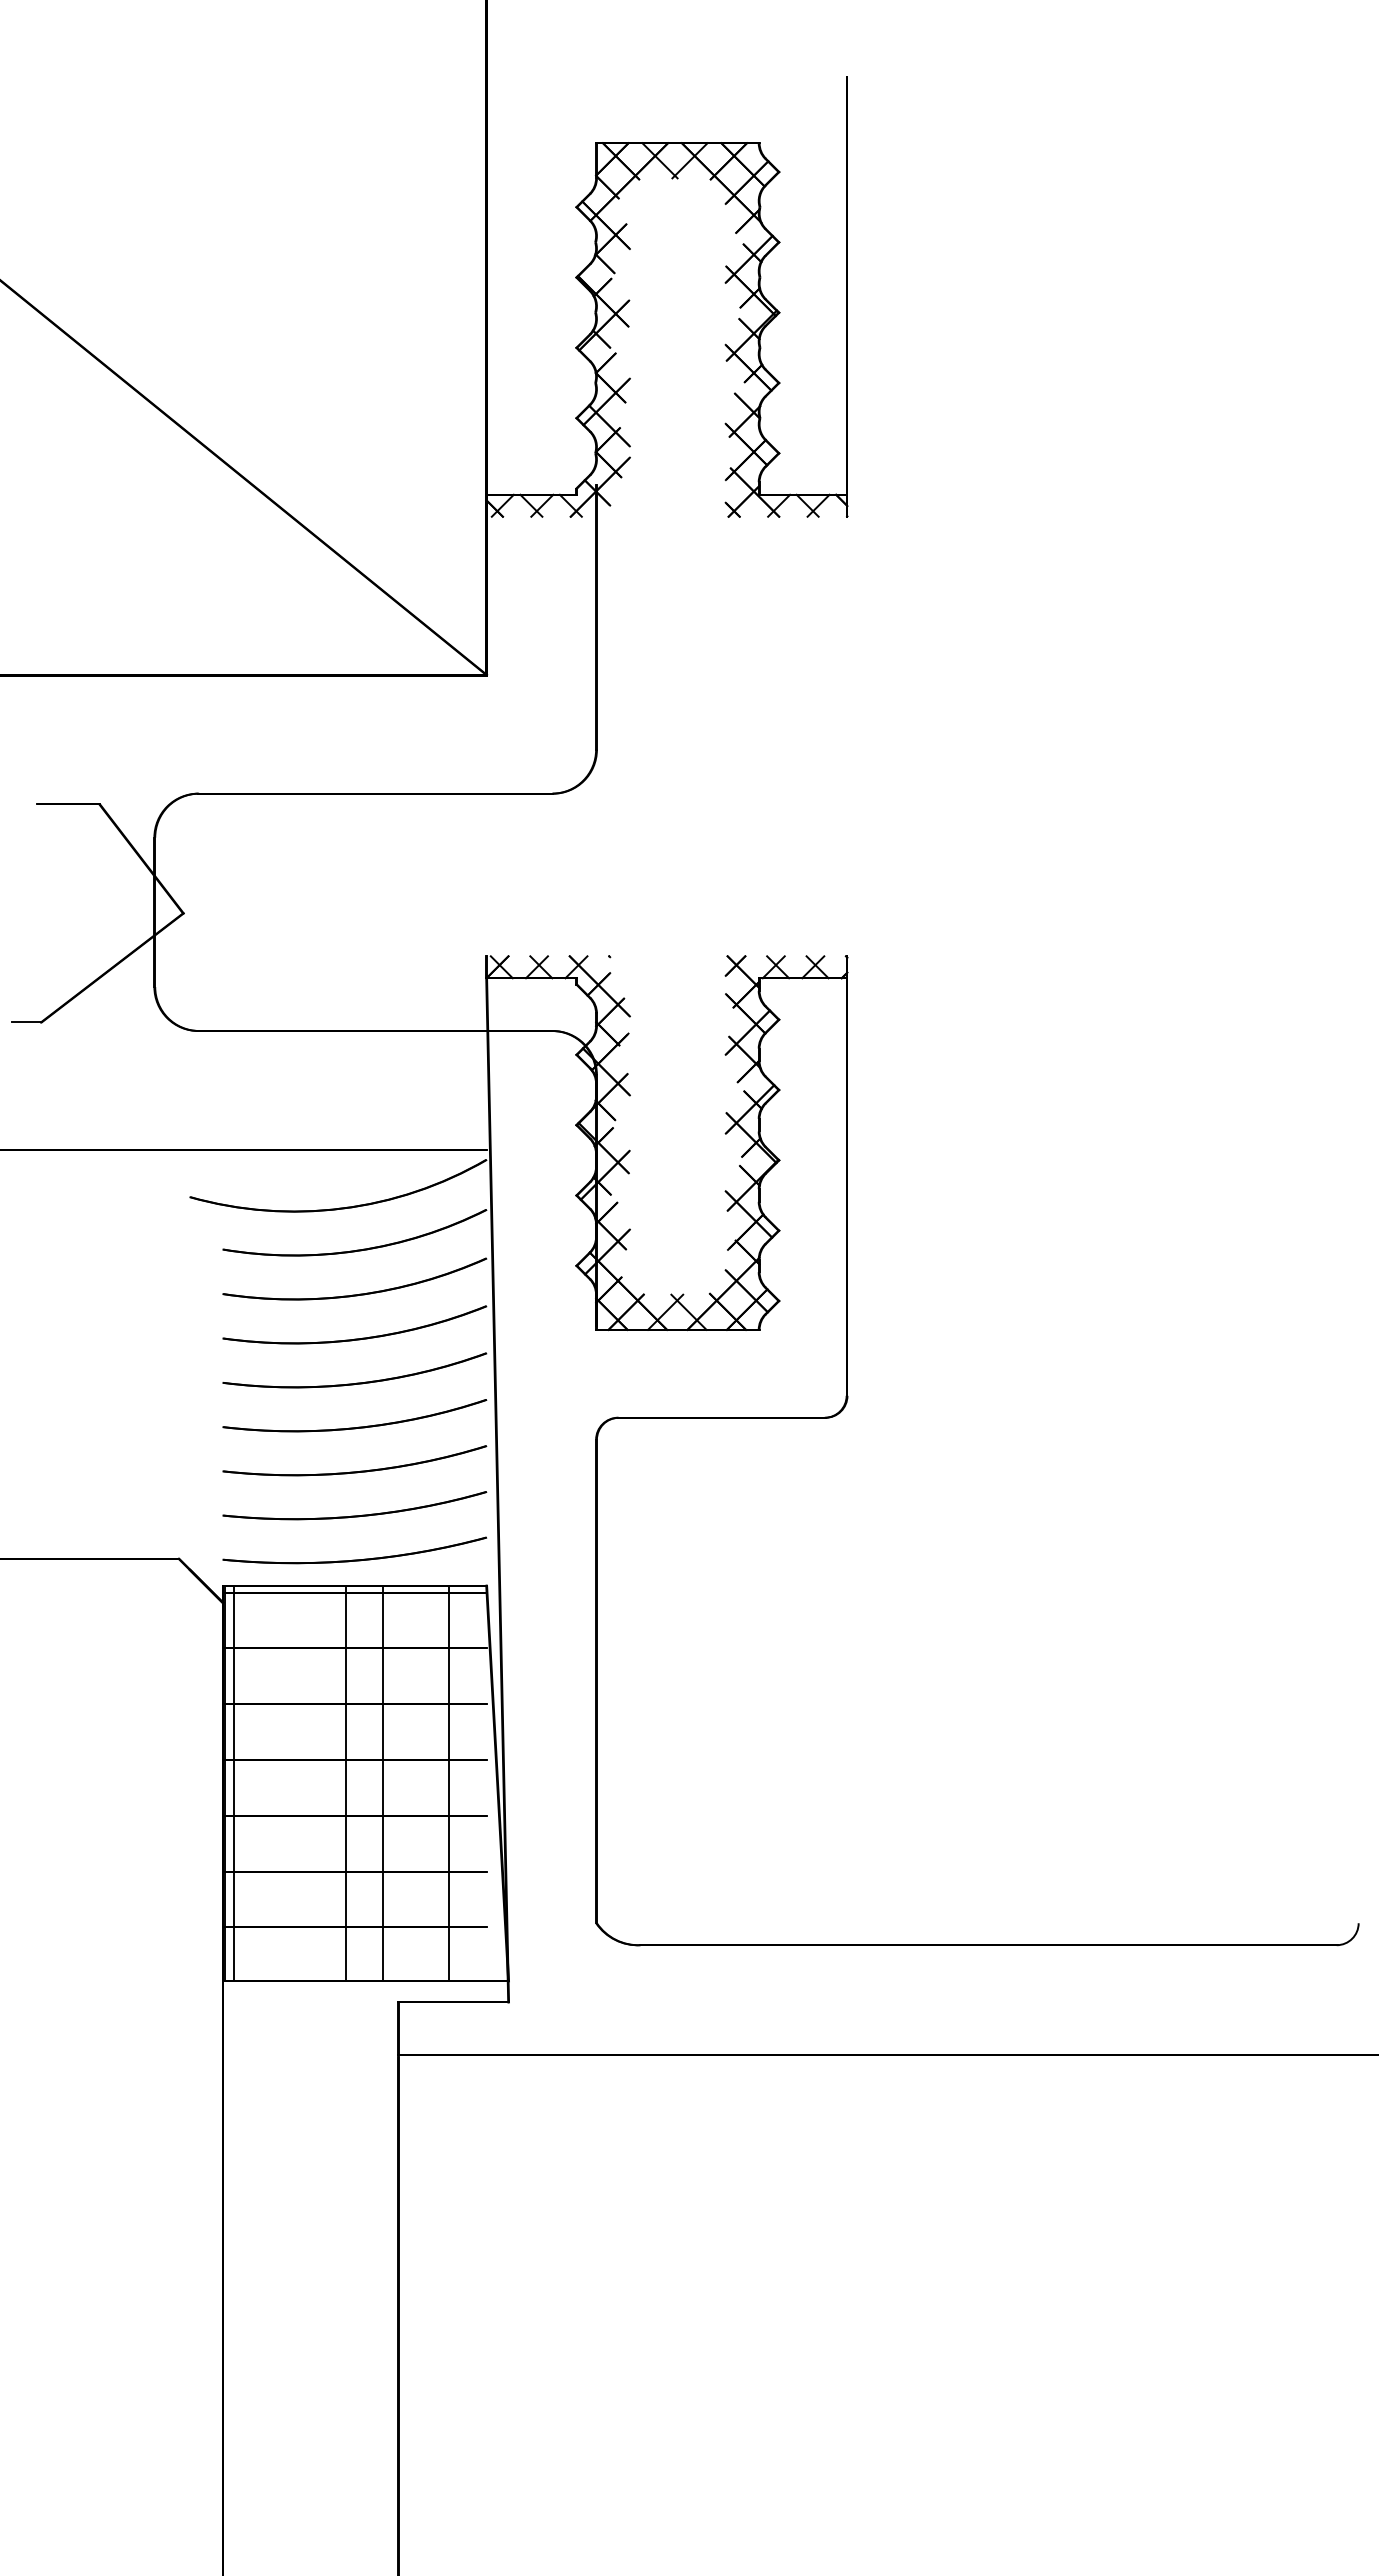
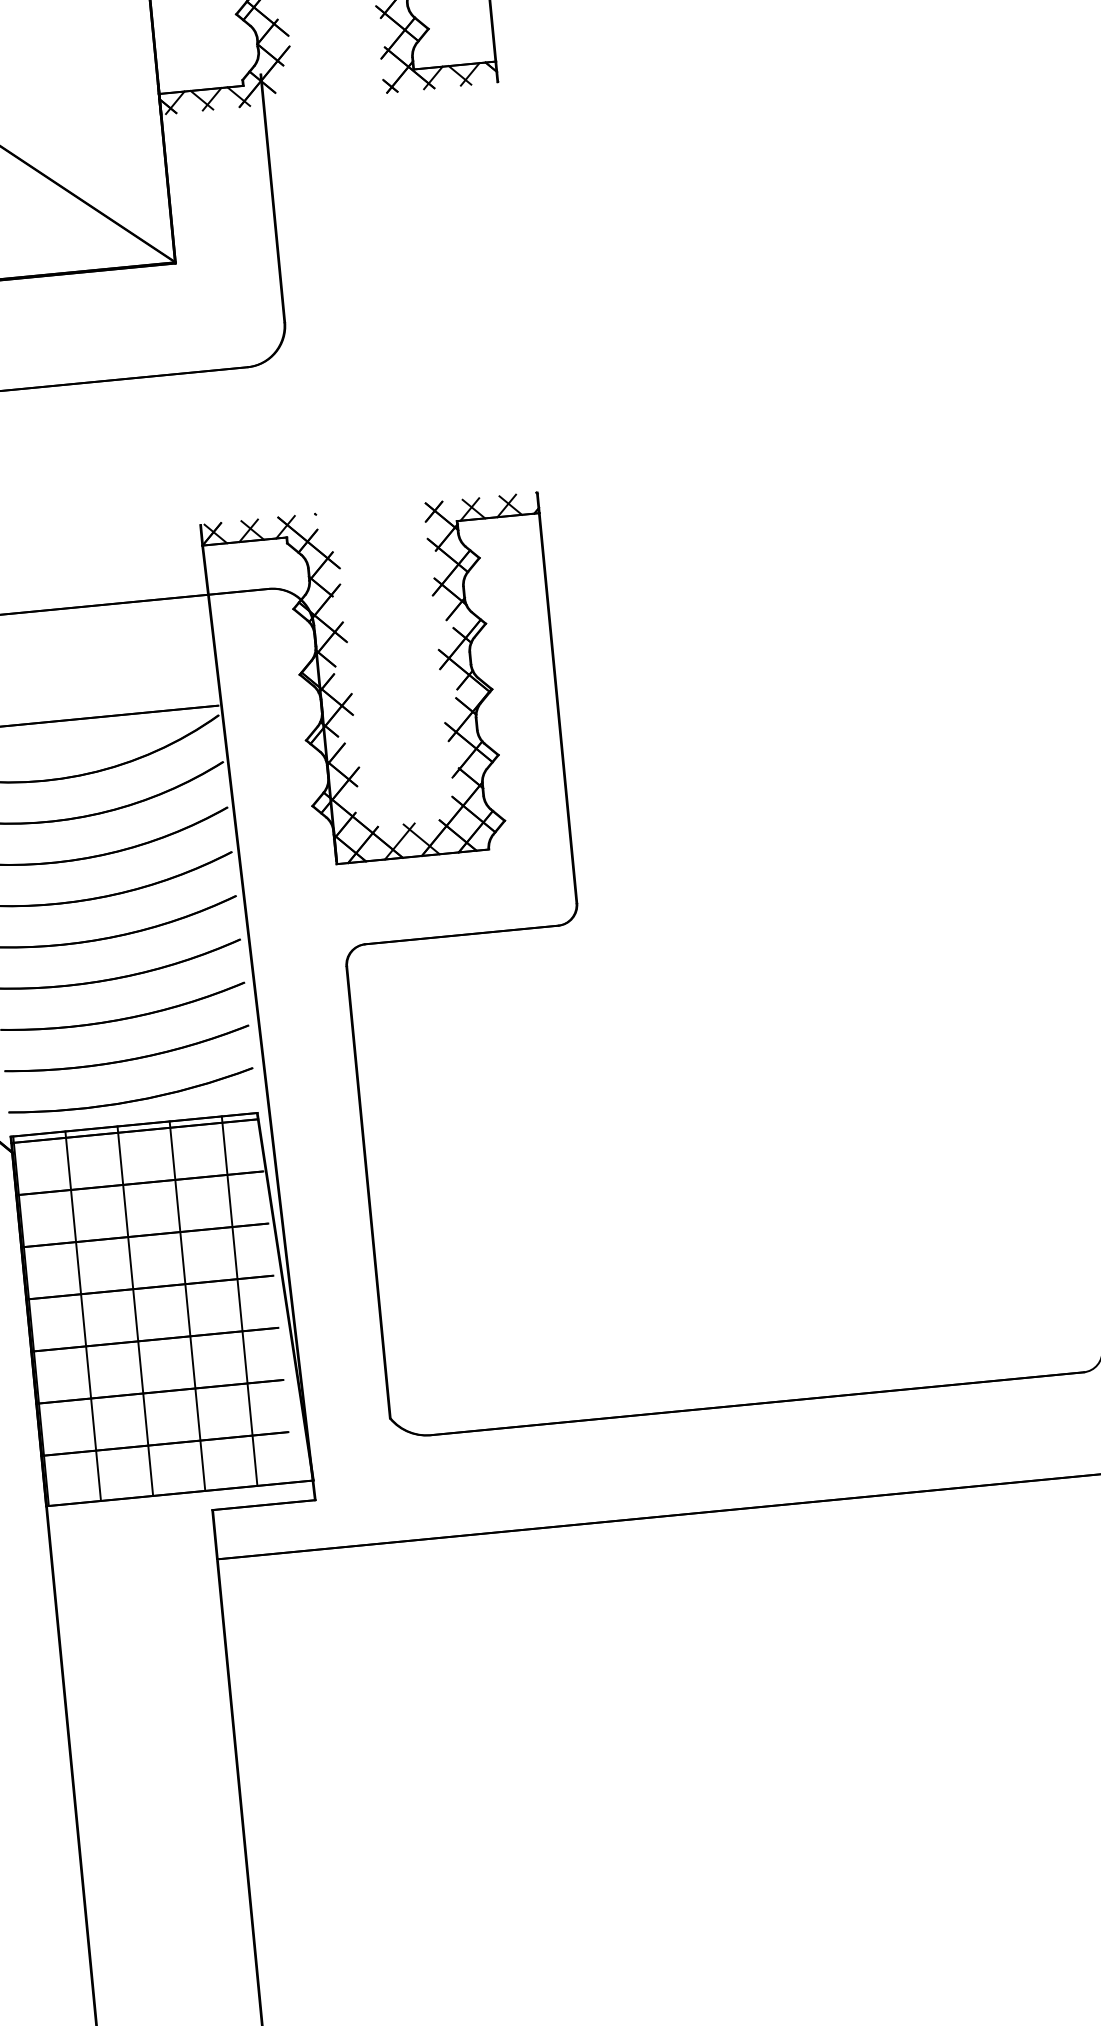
line: (234, 1783) -> (83, 1316), moved
line: (345, 1783) -> (187, 1306), moved
line: (383, 1783) -> (135, 1311), moved

